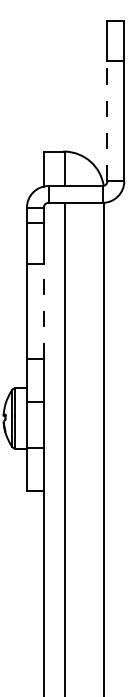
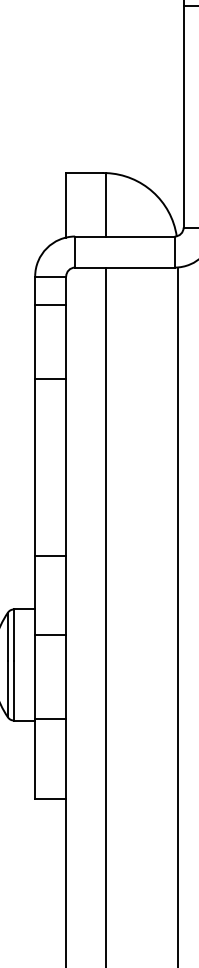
line: (107, 120) -> (183, 115), dashed -> solid
line: (43, 311) -> (65, 467), dashed -> solid

